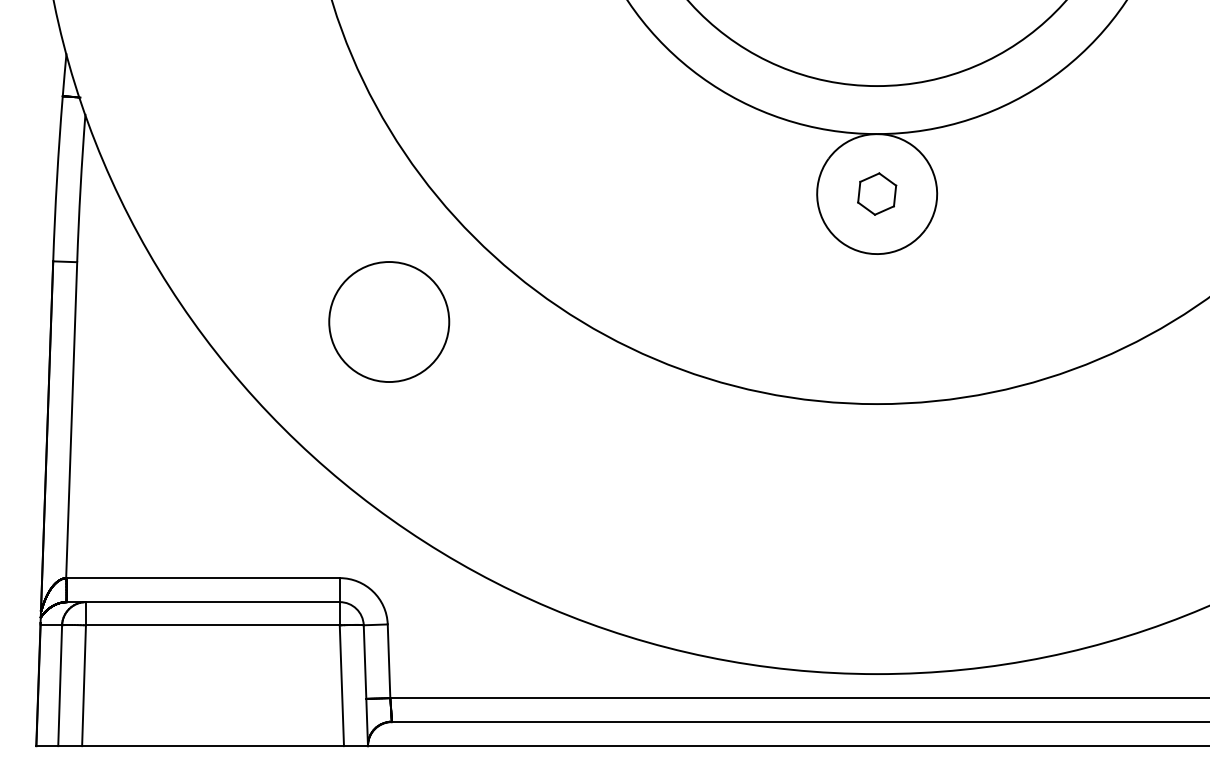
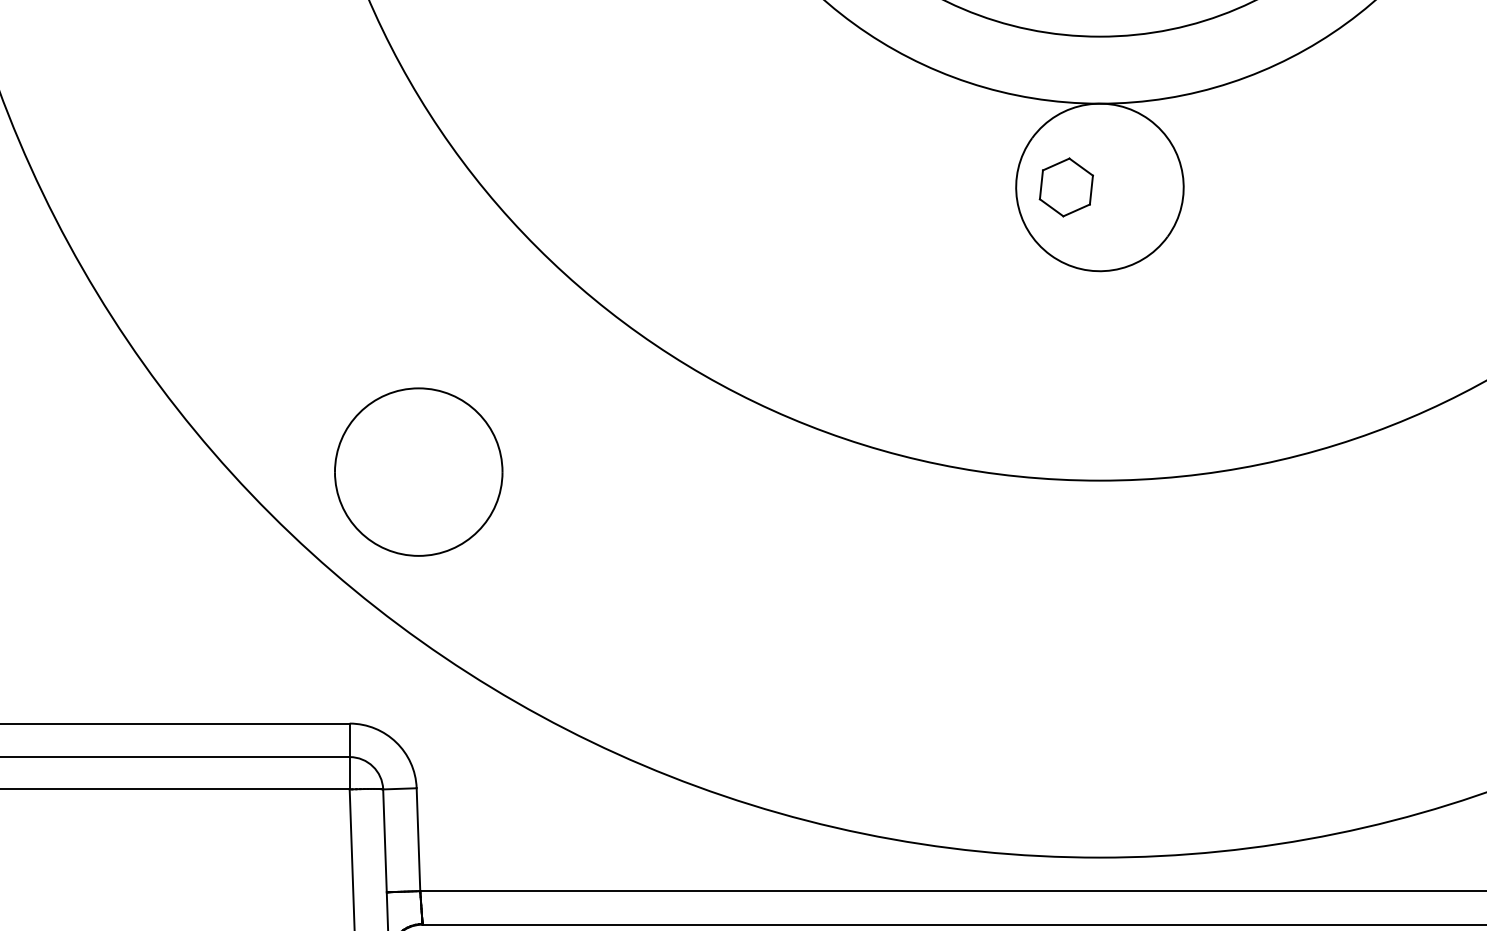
part: (877, 193) -> (1066, 186), moved
part: (389, 321) -> (419, 471), moved

